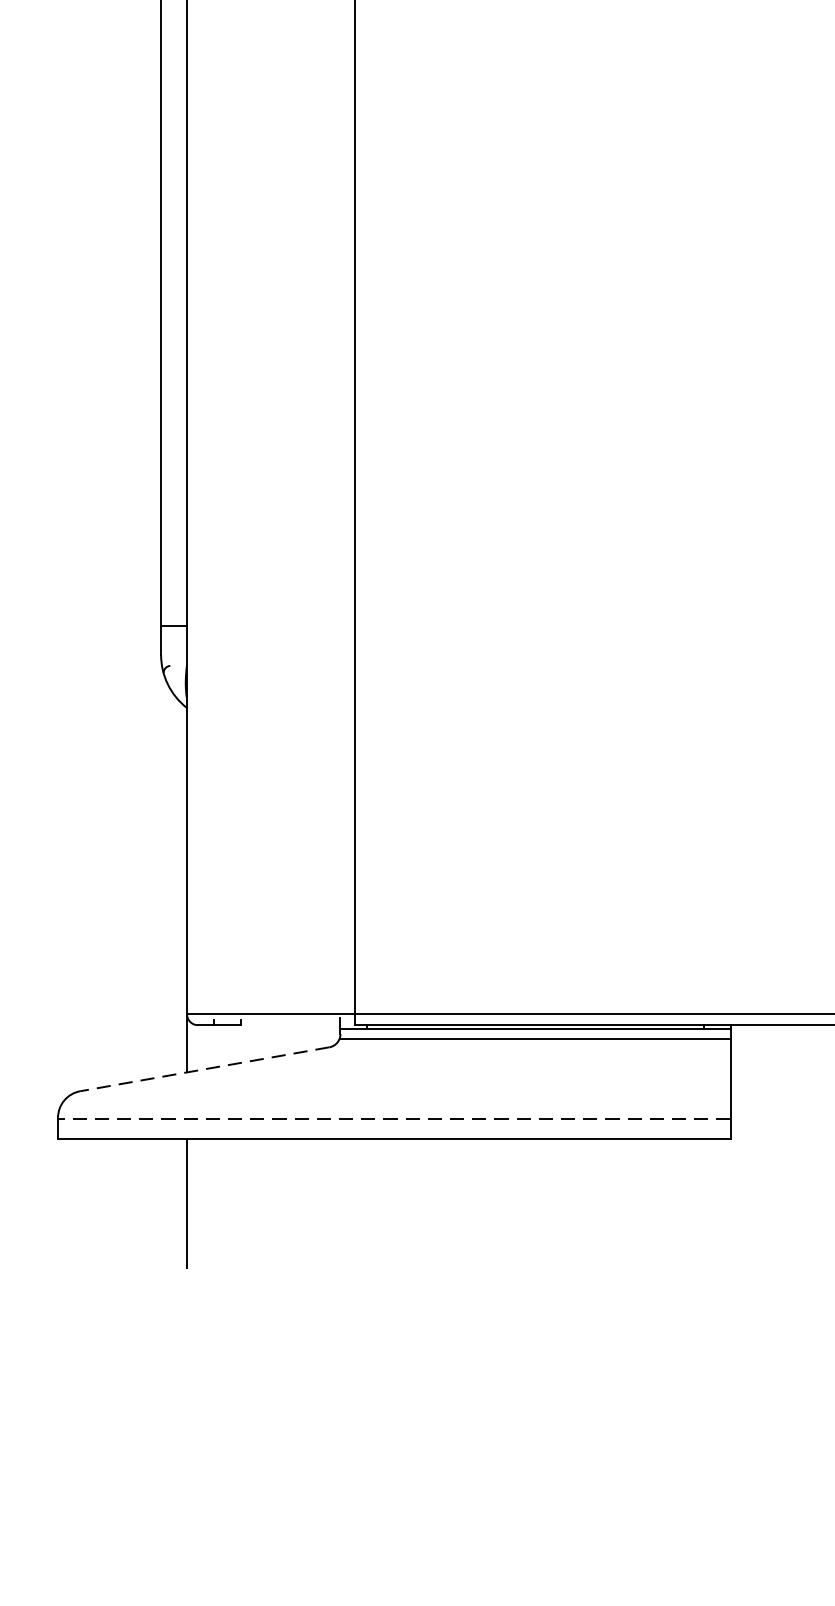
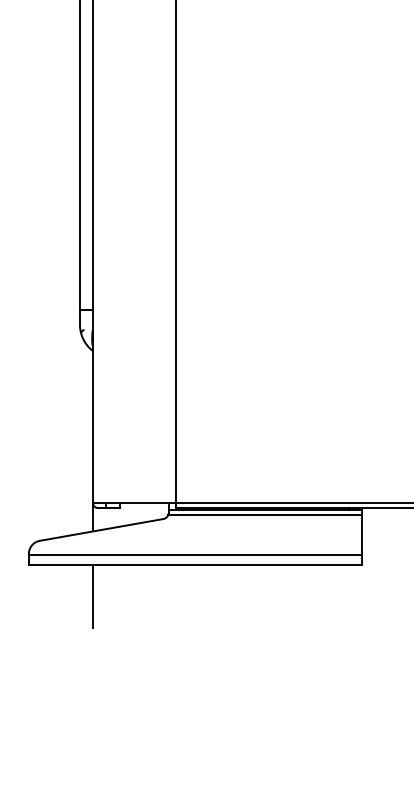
line: (204, 1068) -> (101, 529), dashed -> solid
line: (394, 1118) -> (195, 554), dashed -> solid

